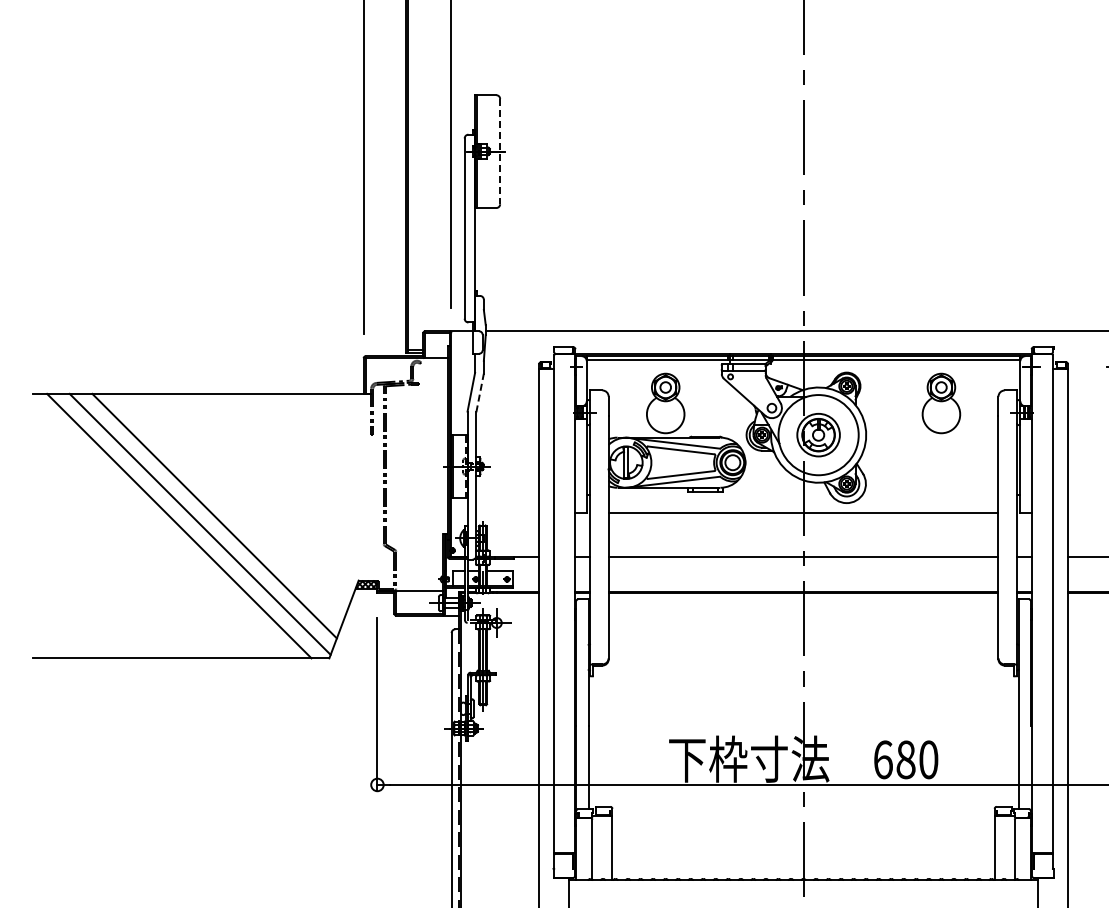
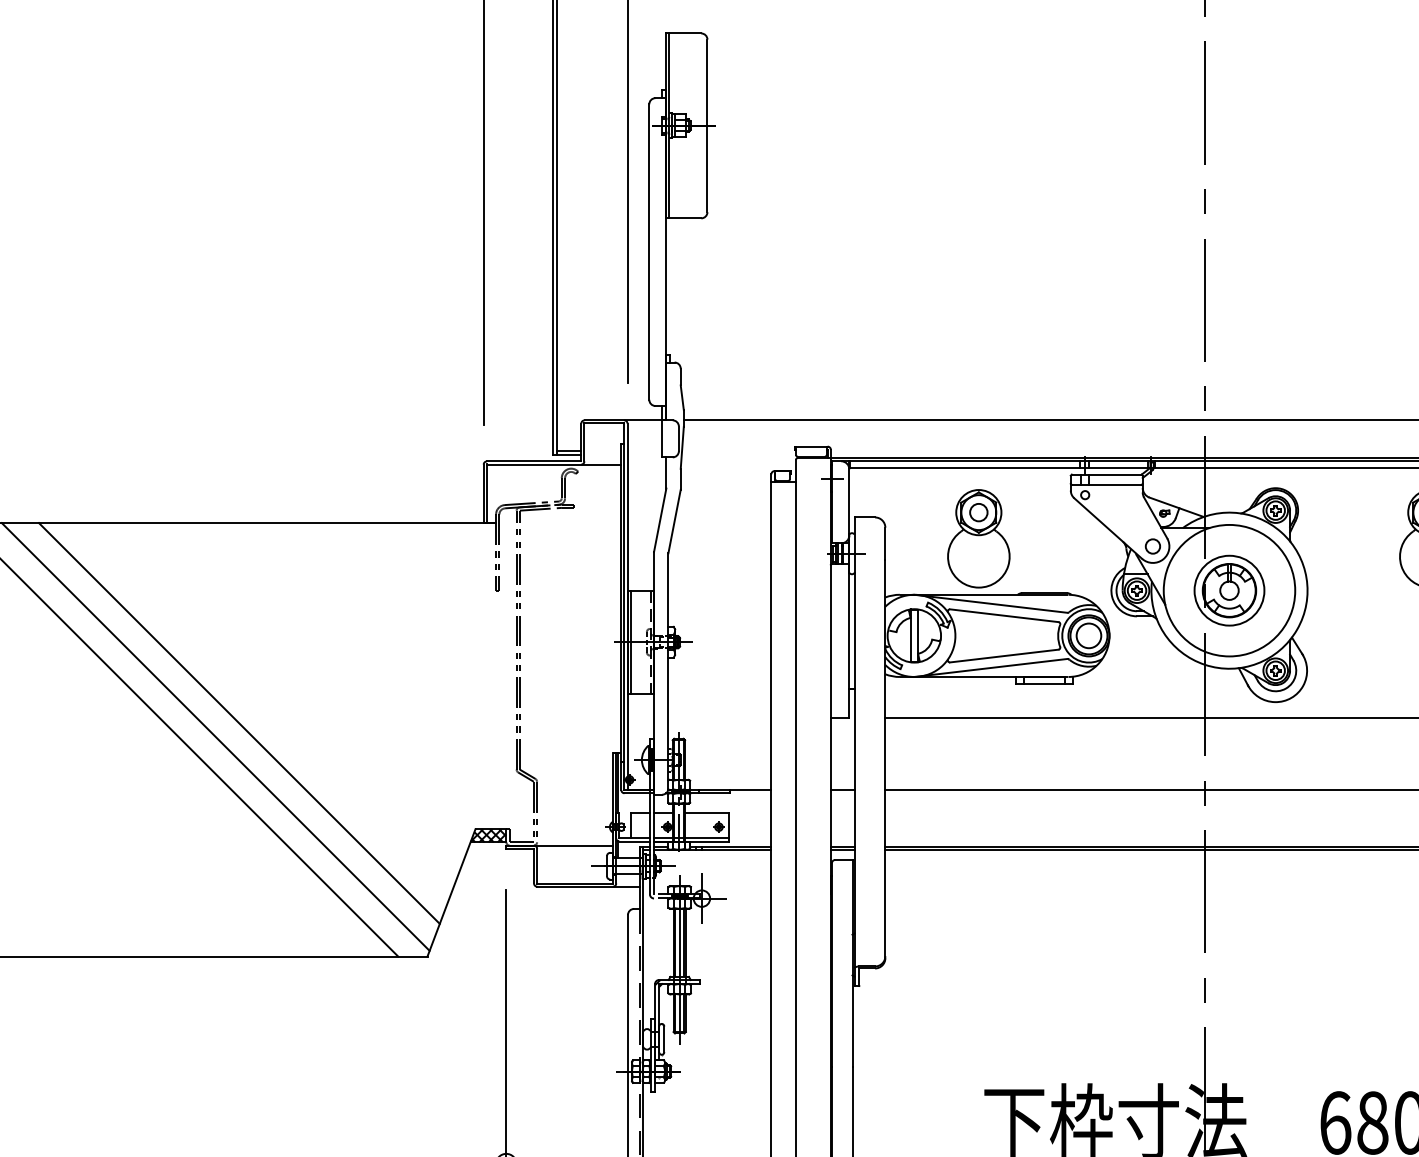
line: (500, 151) -> (708, 125), dashed -> solid
line: (480, 392) -> (675, 520), dashed -> solid

